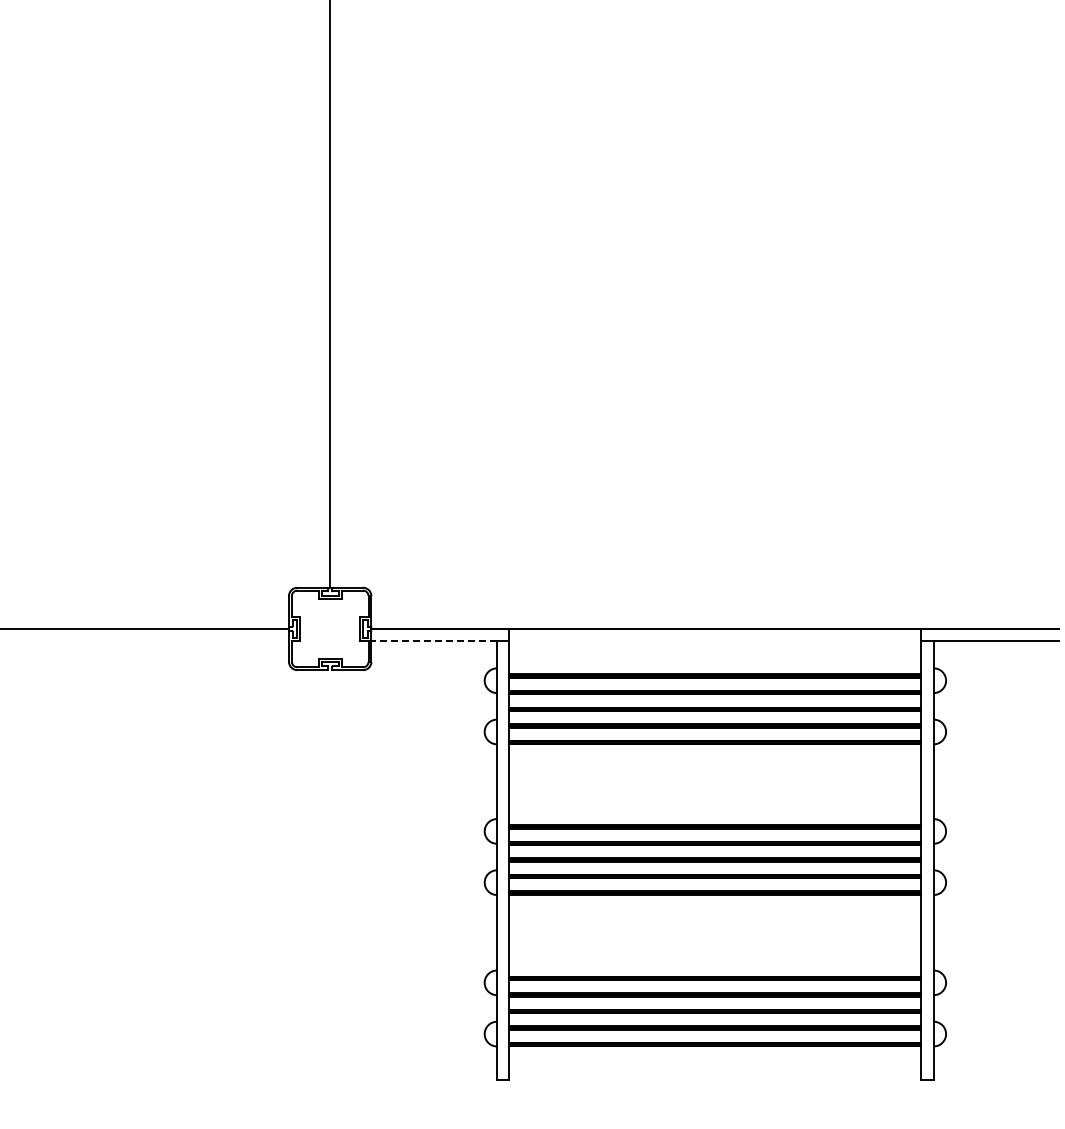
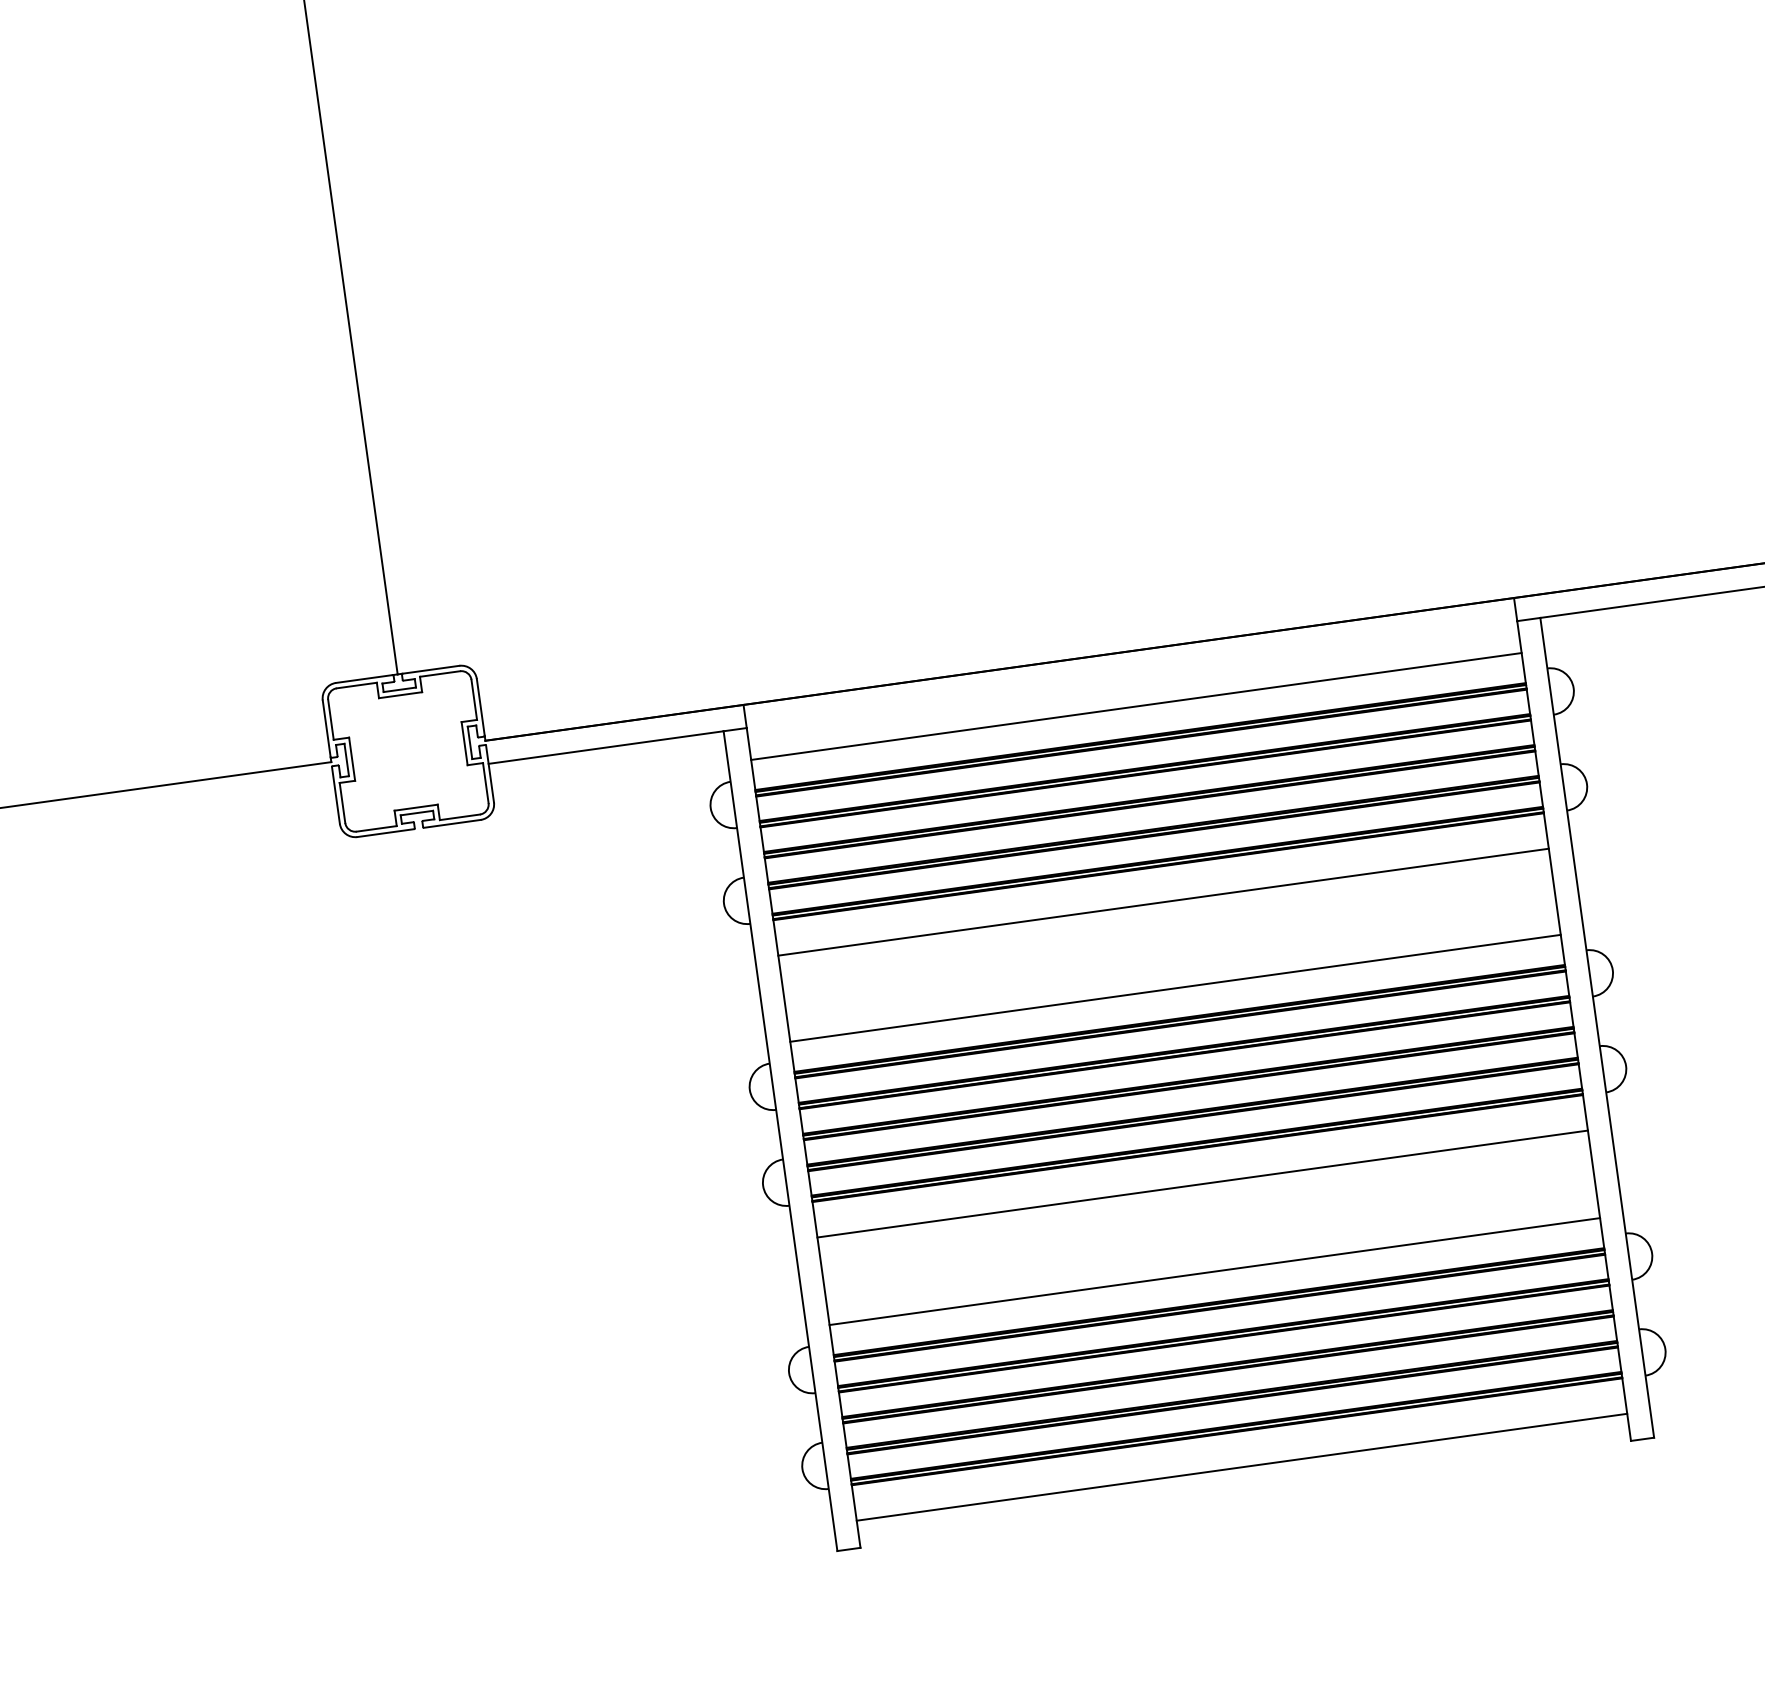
line: (434, 641) -> (606, 747), dashed -> solid
line: (715, 658) -> (1136, 706), added
line: (715, 763) -> (1163, 903), added
line: (715, 809) -> (1175, 989), added
line: (715, 913) -> (1202, 1183), added
line: (715, 960) -> (1215, 1271), added
line: (715, 1065) -> (1242, 1467), added

